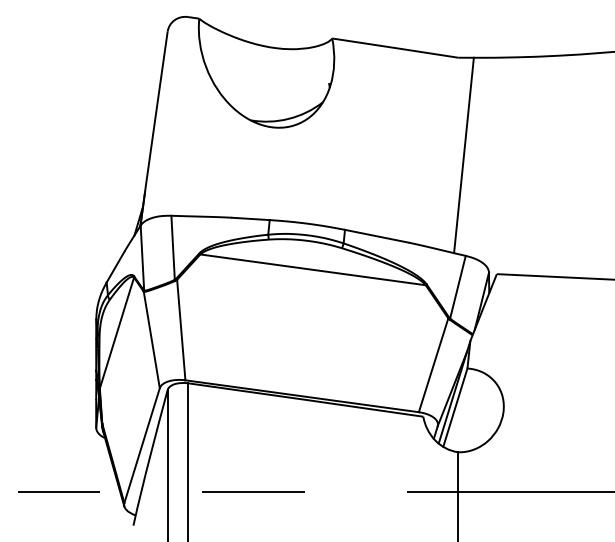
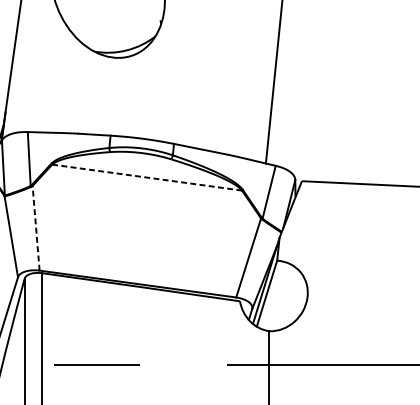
line: (313, 269) -> (147, 177), solid -> dashed
line: (181, 329) -> (36, 227), solid -> dashed

